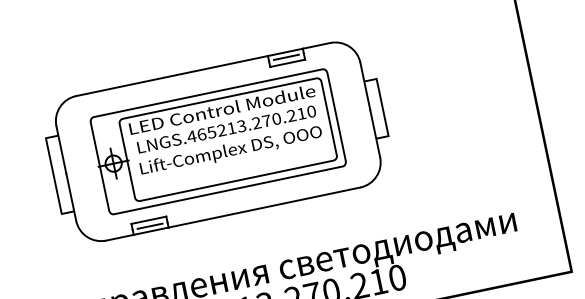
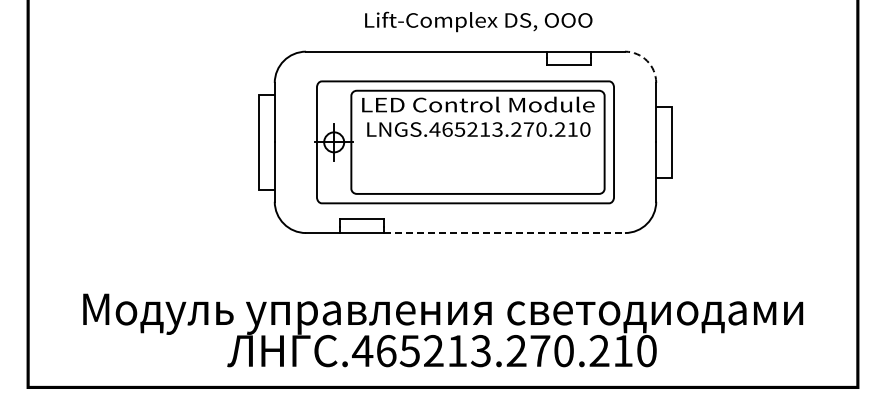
arc: (349, 46) -> (647, 60), solid -> dashed
line: (286, 57) -> (568, 57), removed
text: (231, 150) -> (478, 21), moved
line: (265, 207) -> (505, 233), solid -> dashed
line: (149, 226) -> (361, 226), removed

